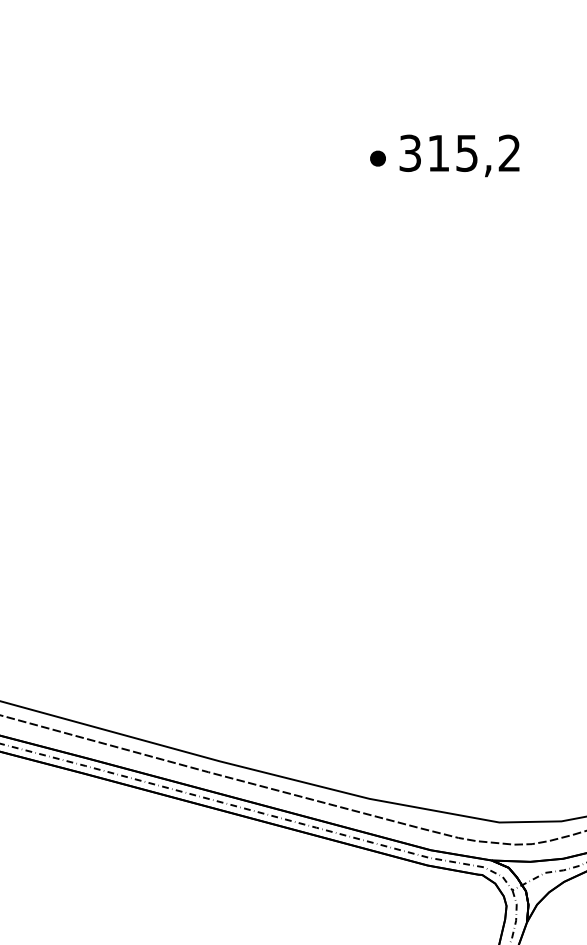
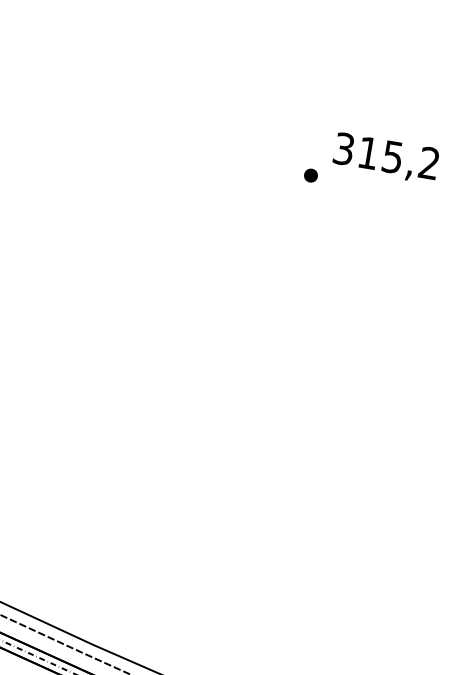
part: (377, 158) -> (310, 175), moved

